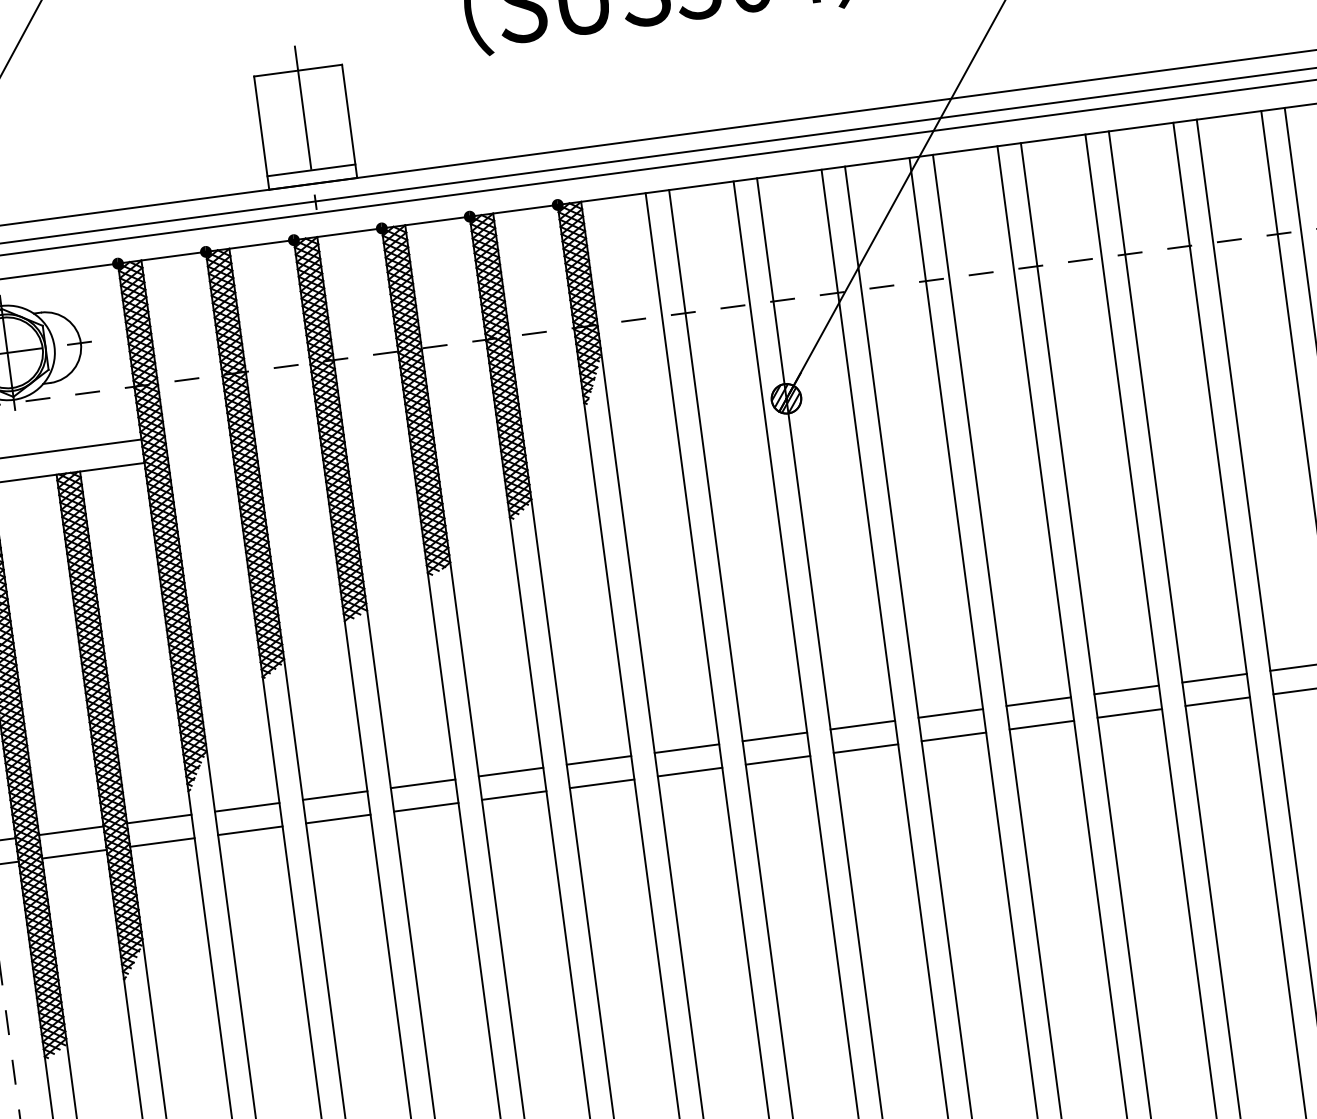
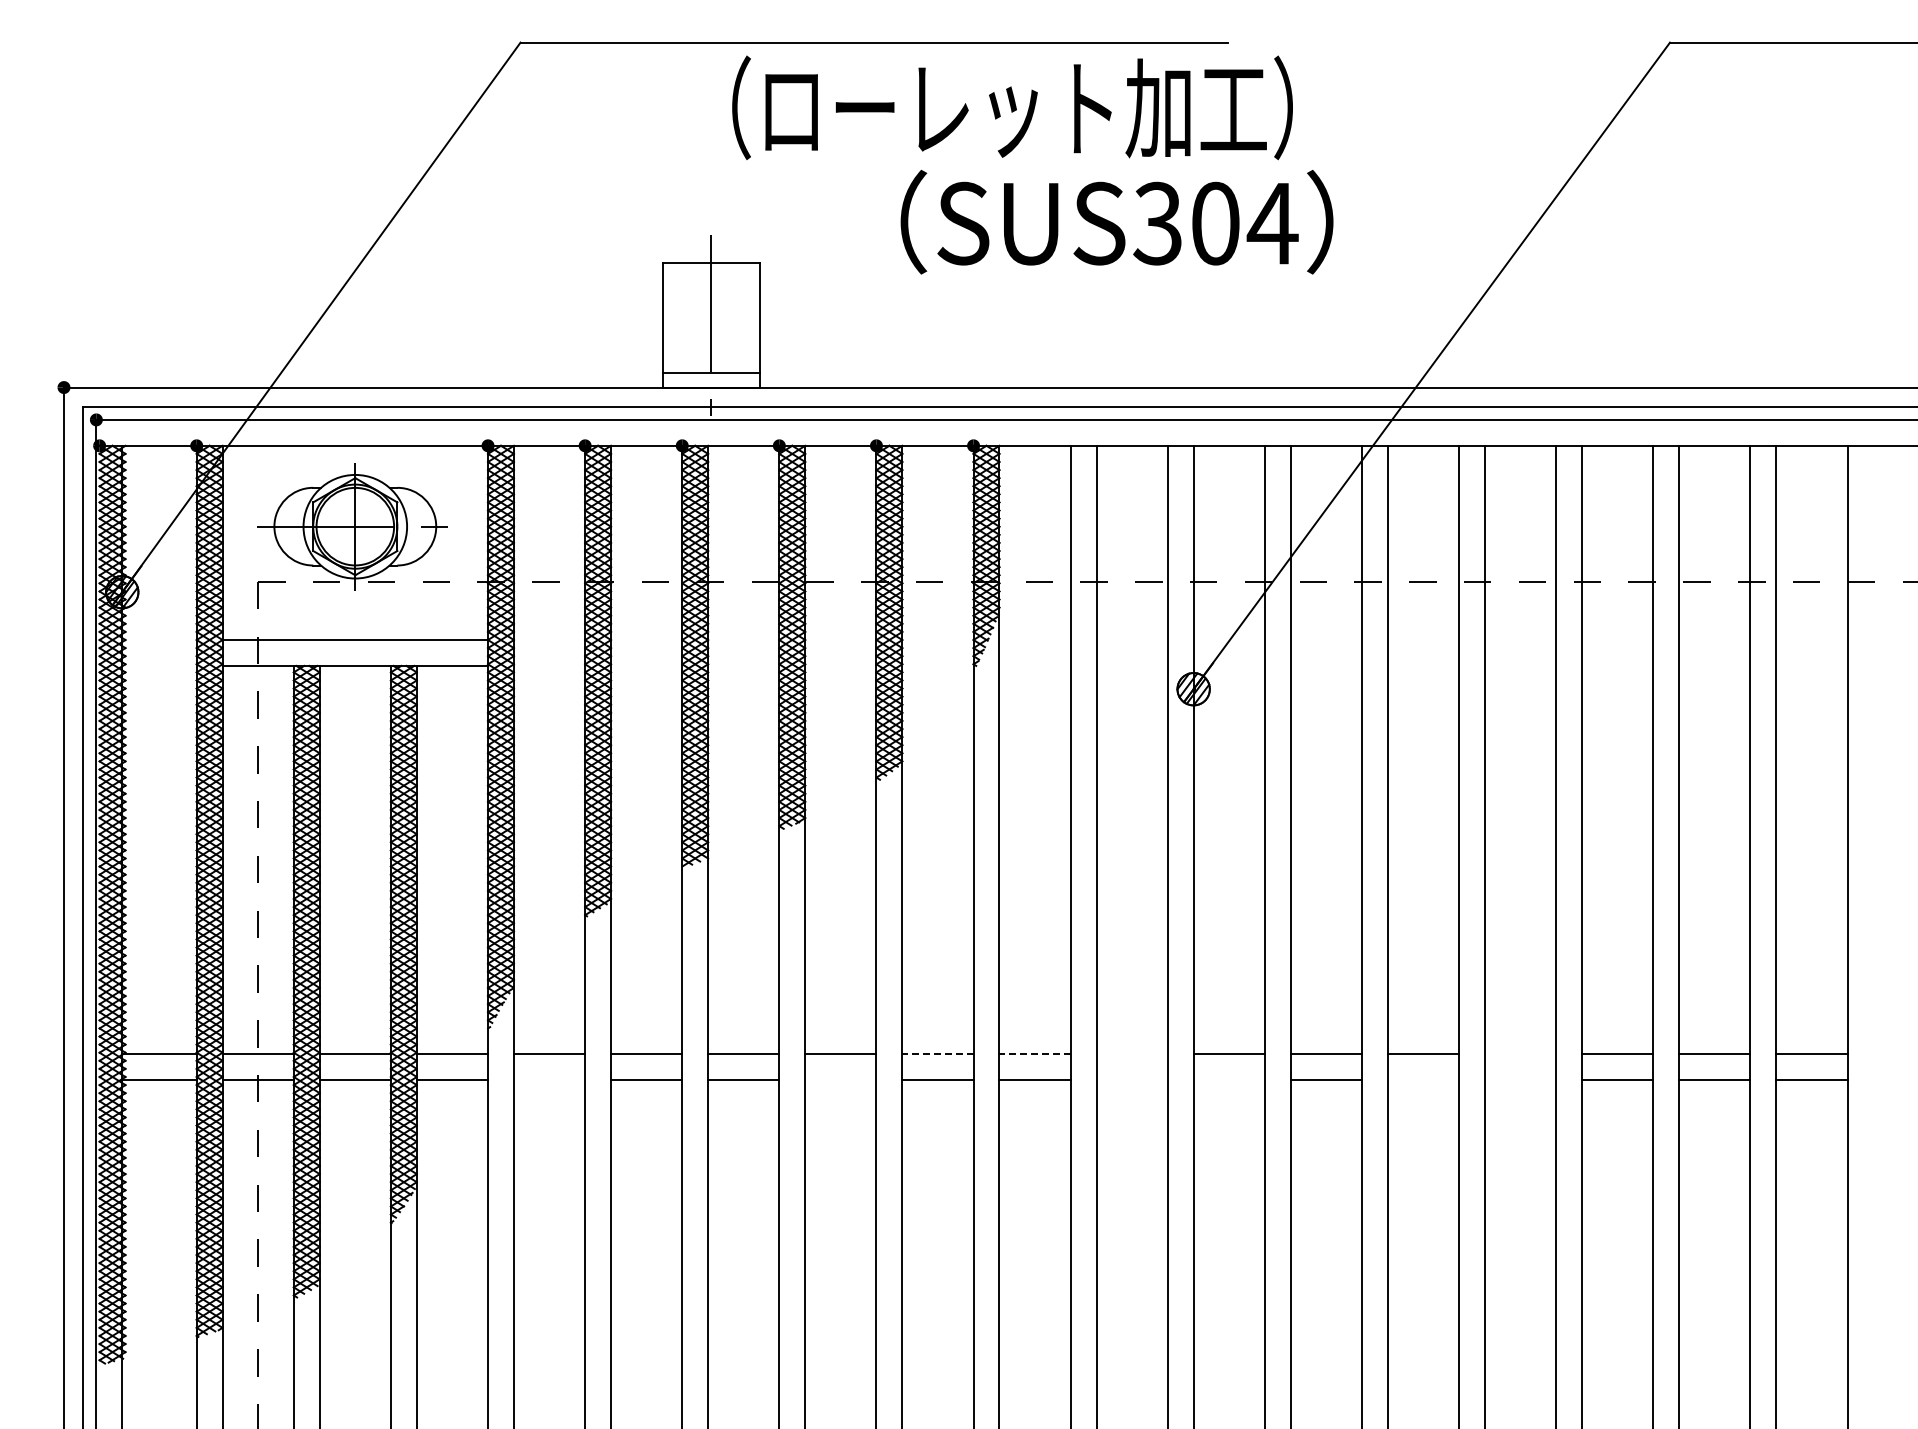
line: (1126, 690) -> (1520, 1054), removed
line: (1129, 713) -> (1520, 1080), removed
line: (1041, 725) -> (1423, 1080), removed
line: (774, 737) -> (1131, 1054), removed
line: (687, 748) -> (1035, 1054), solid -> dashed
line: (865, 748) -> (1228, 1080), removed
line: (598, 760) -> (937, 1054), solid -> dashed
line: (777, 760) -> (1131, 1080), removed
line: (513, 795) -> (840, 1080), removed
line: (250, 831) -> (549, 1080), removed

